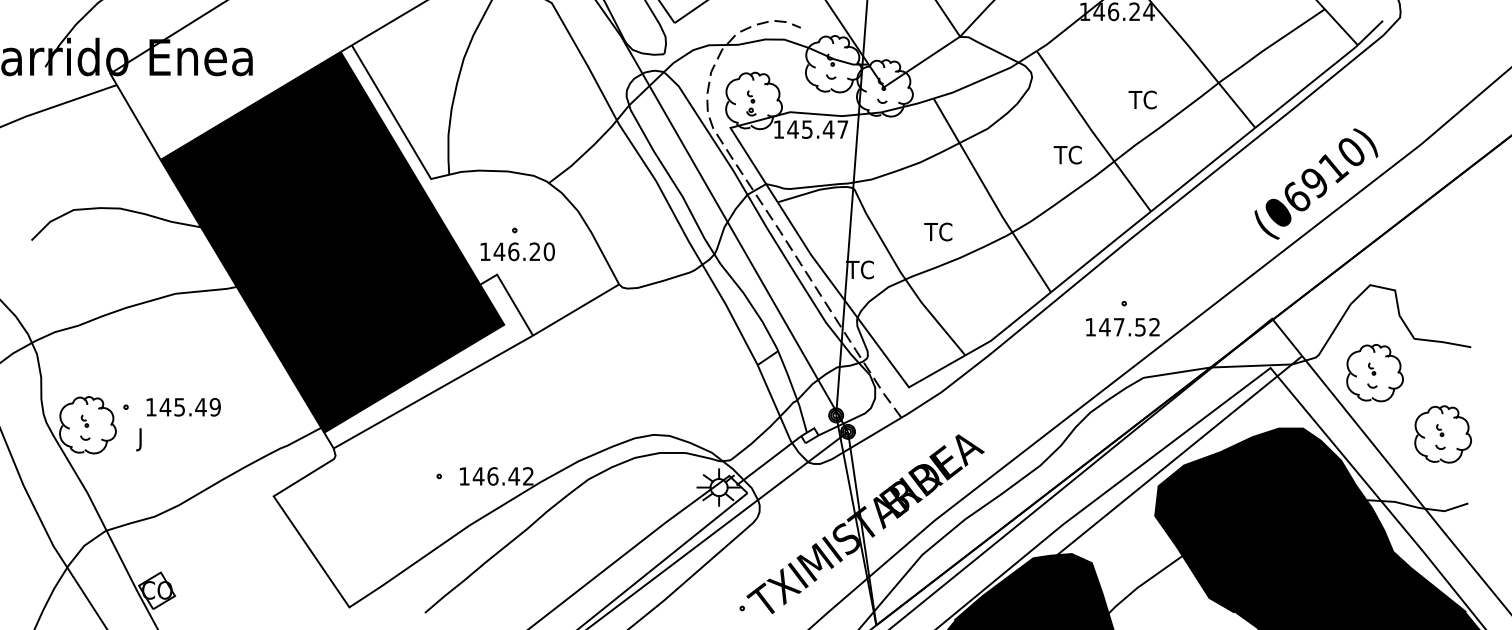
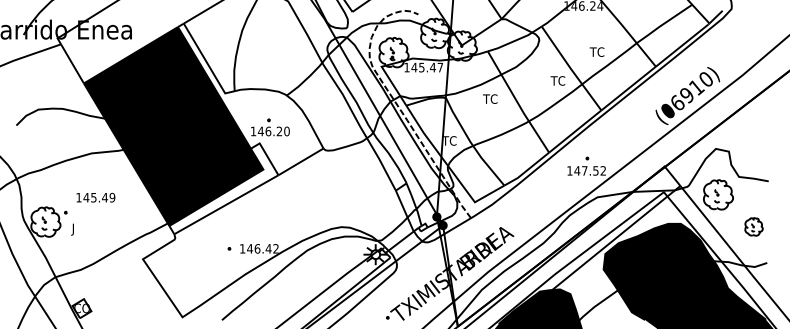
text: (938, 230) -> (490, 98), moved
text: (182, 406) -> (95, 197), moved
part: (1442, 433) -> (753, 226), size x0.6

